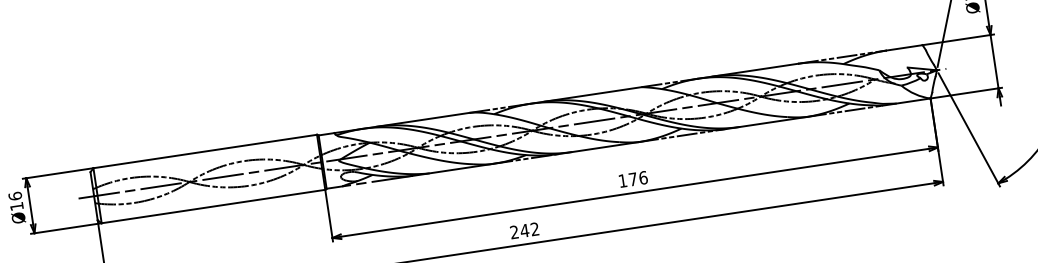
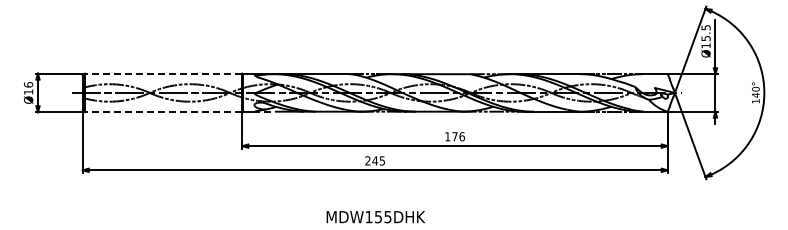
line: (204, 151) -> (163, 73), solid -> dashed
line: (213, 206) -> (163, 112), solid -> dashed
text: (533, 228) -> (381, 160), 242 -> 245

